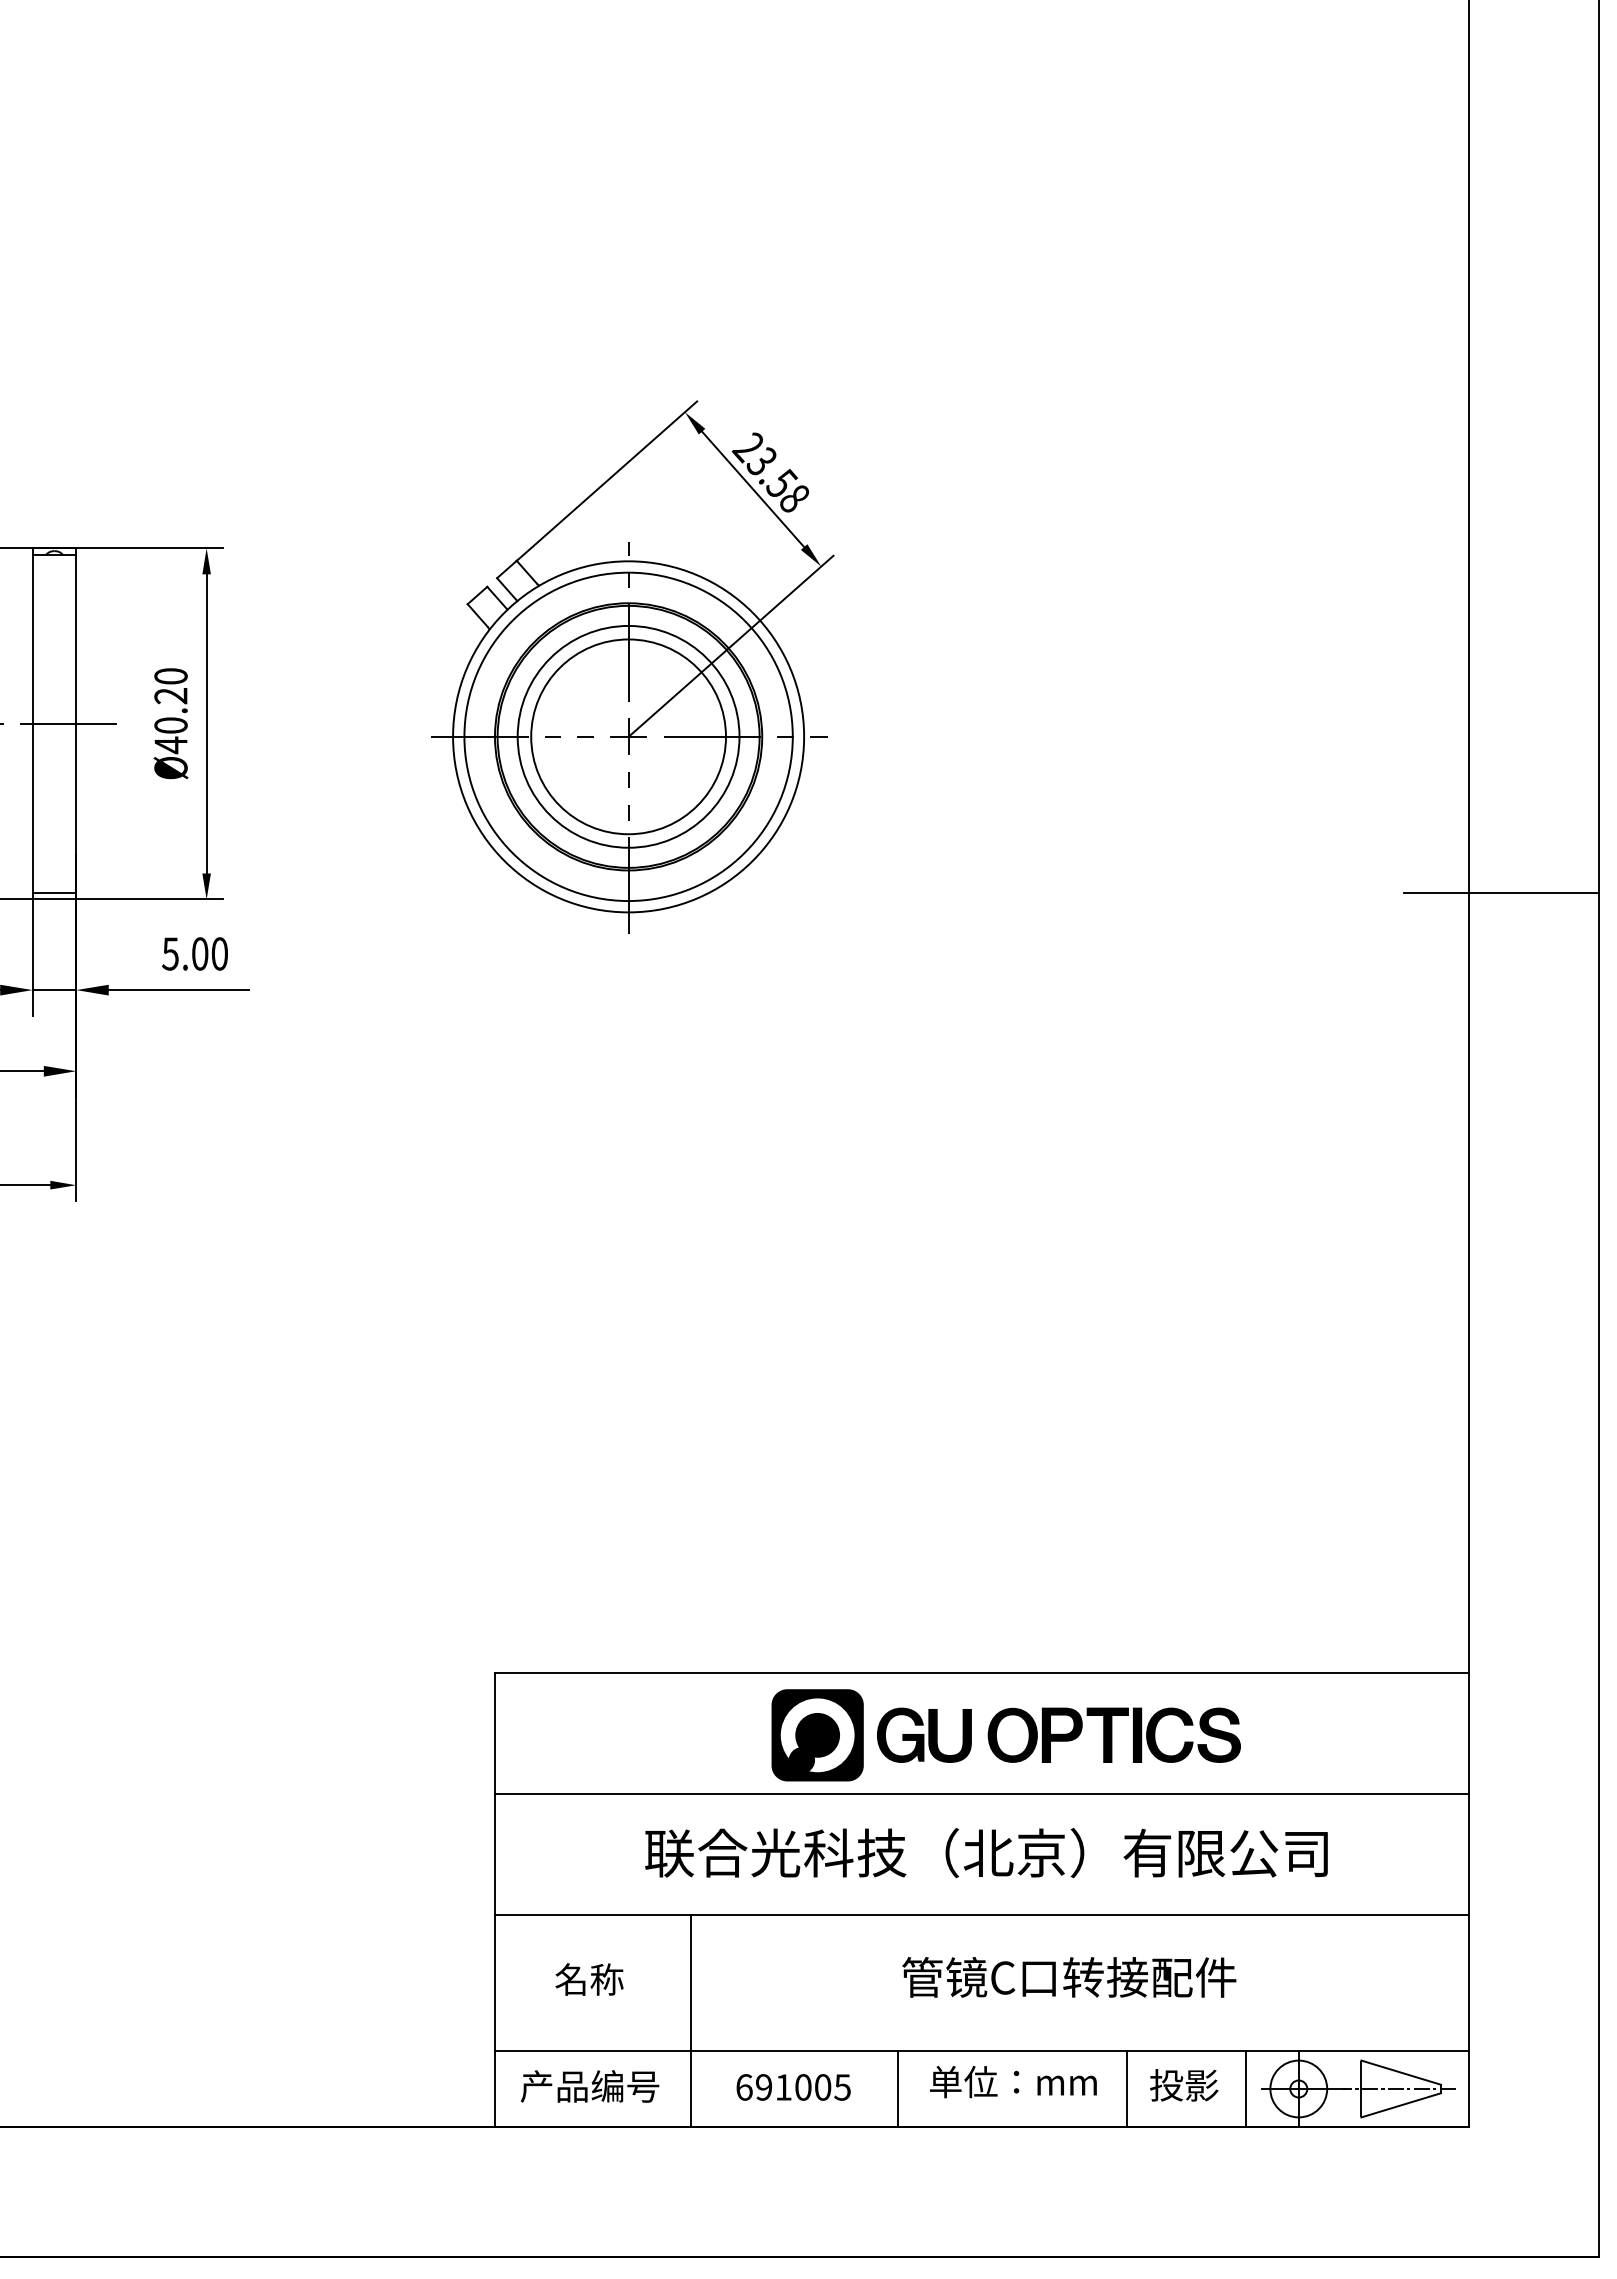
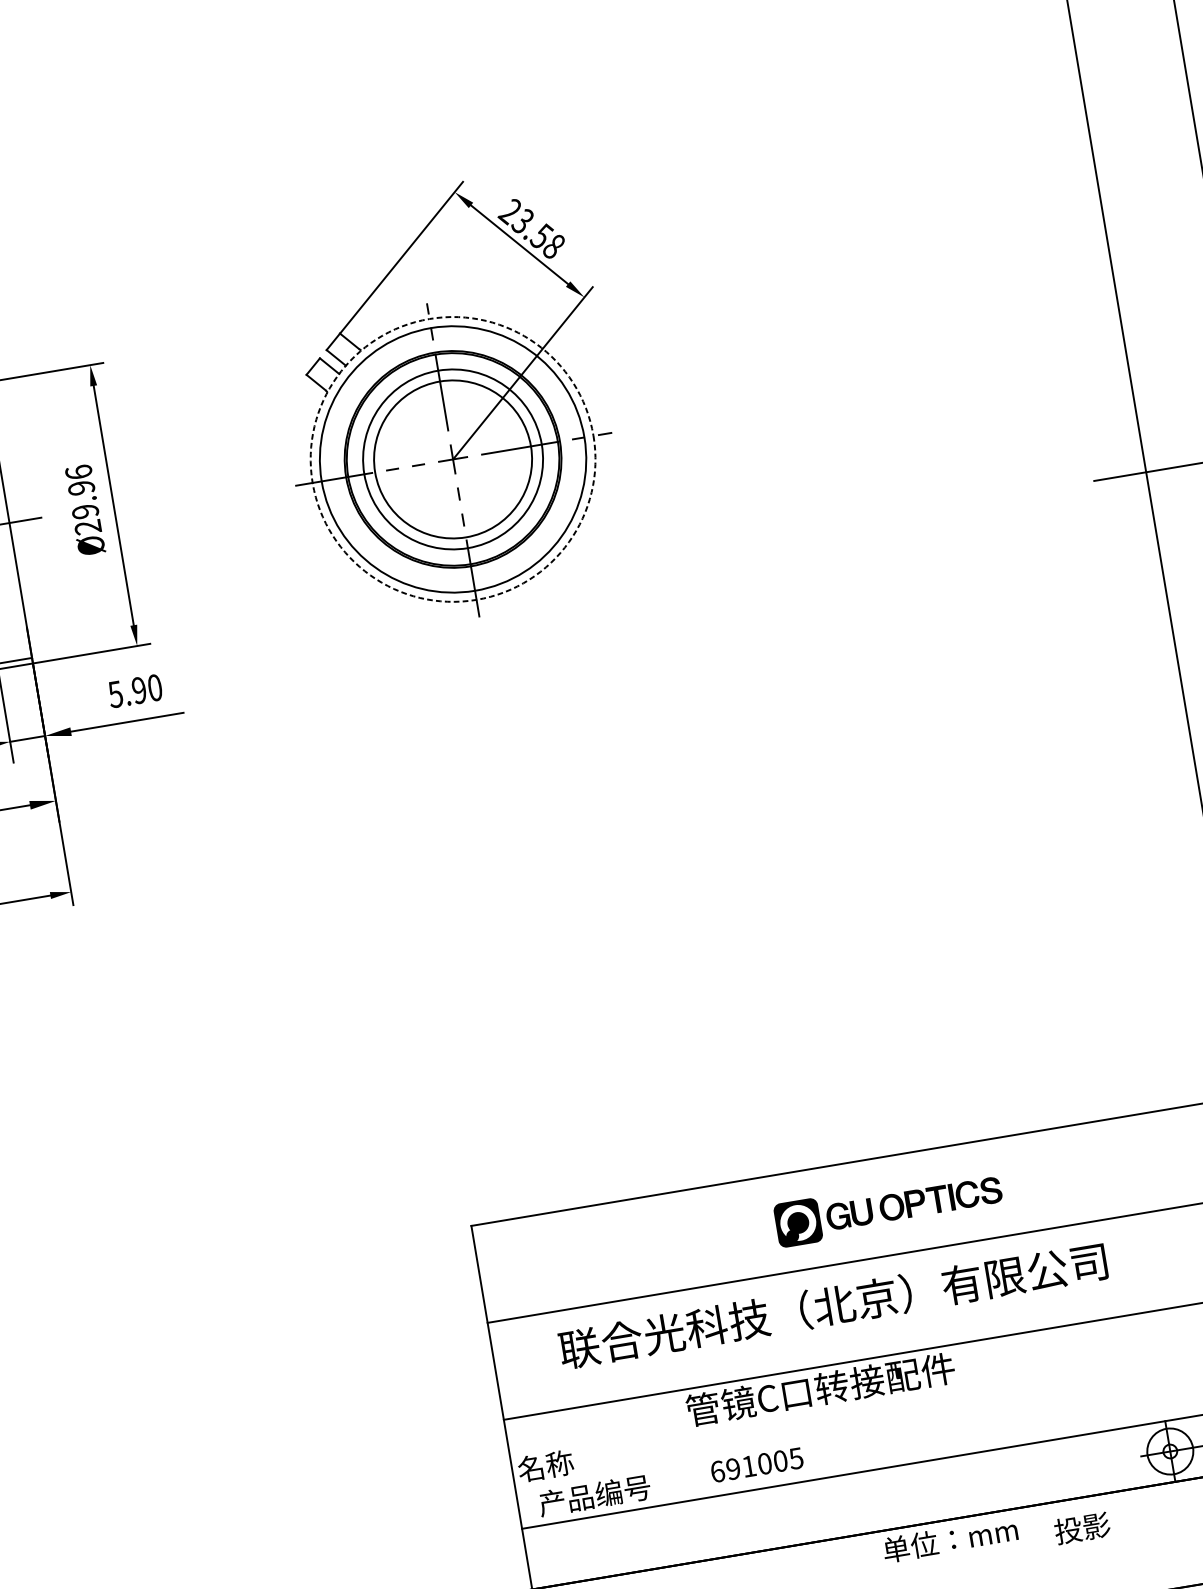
text: (170, 711) -> (83, 500), Ø40.20 -> Ø29.96
circle: (628, 736) -> (452, 459), solid -> dashed
text: (200, 953) -> (139, 690), 5.00 -> 5.90
part: (1005, 1735) -> (888, 1207), size x0.6
text: (986, 1853) -> (833, 1306), moved
text: (1069, 1977) -> (820, 1389), moved
text: (589, 1979) -> (545, 1465), moved
line: (691, 2020) -> (675, 1478), removed
text: (1013, 2082) -> (950, 1540), moved
text: (1184, 2085) -> (1082, 1528), moved
text: (590, 2086) -> (595, 1495), moved
text: (793, 2087) -> (757, 1465), moved
line: (898, 2088) -> (849, 1504), removed
line: (1127, 2088) -> (1033, 1474), removed
line: (1245, 2088) -> (1127, 1458), removed

